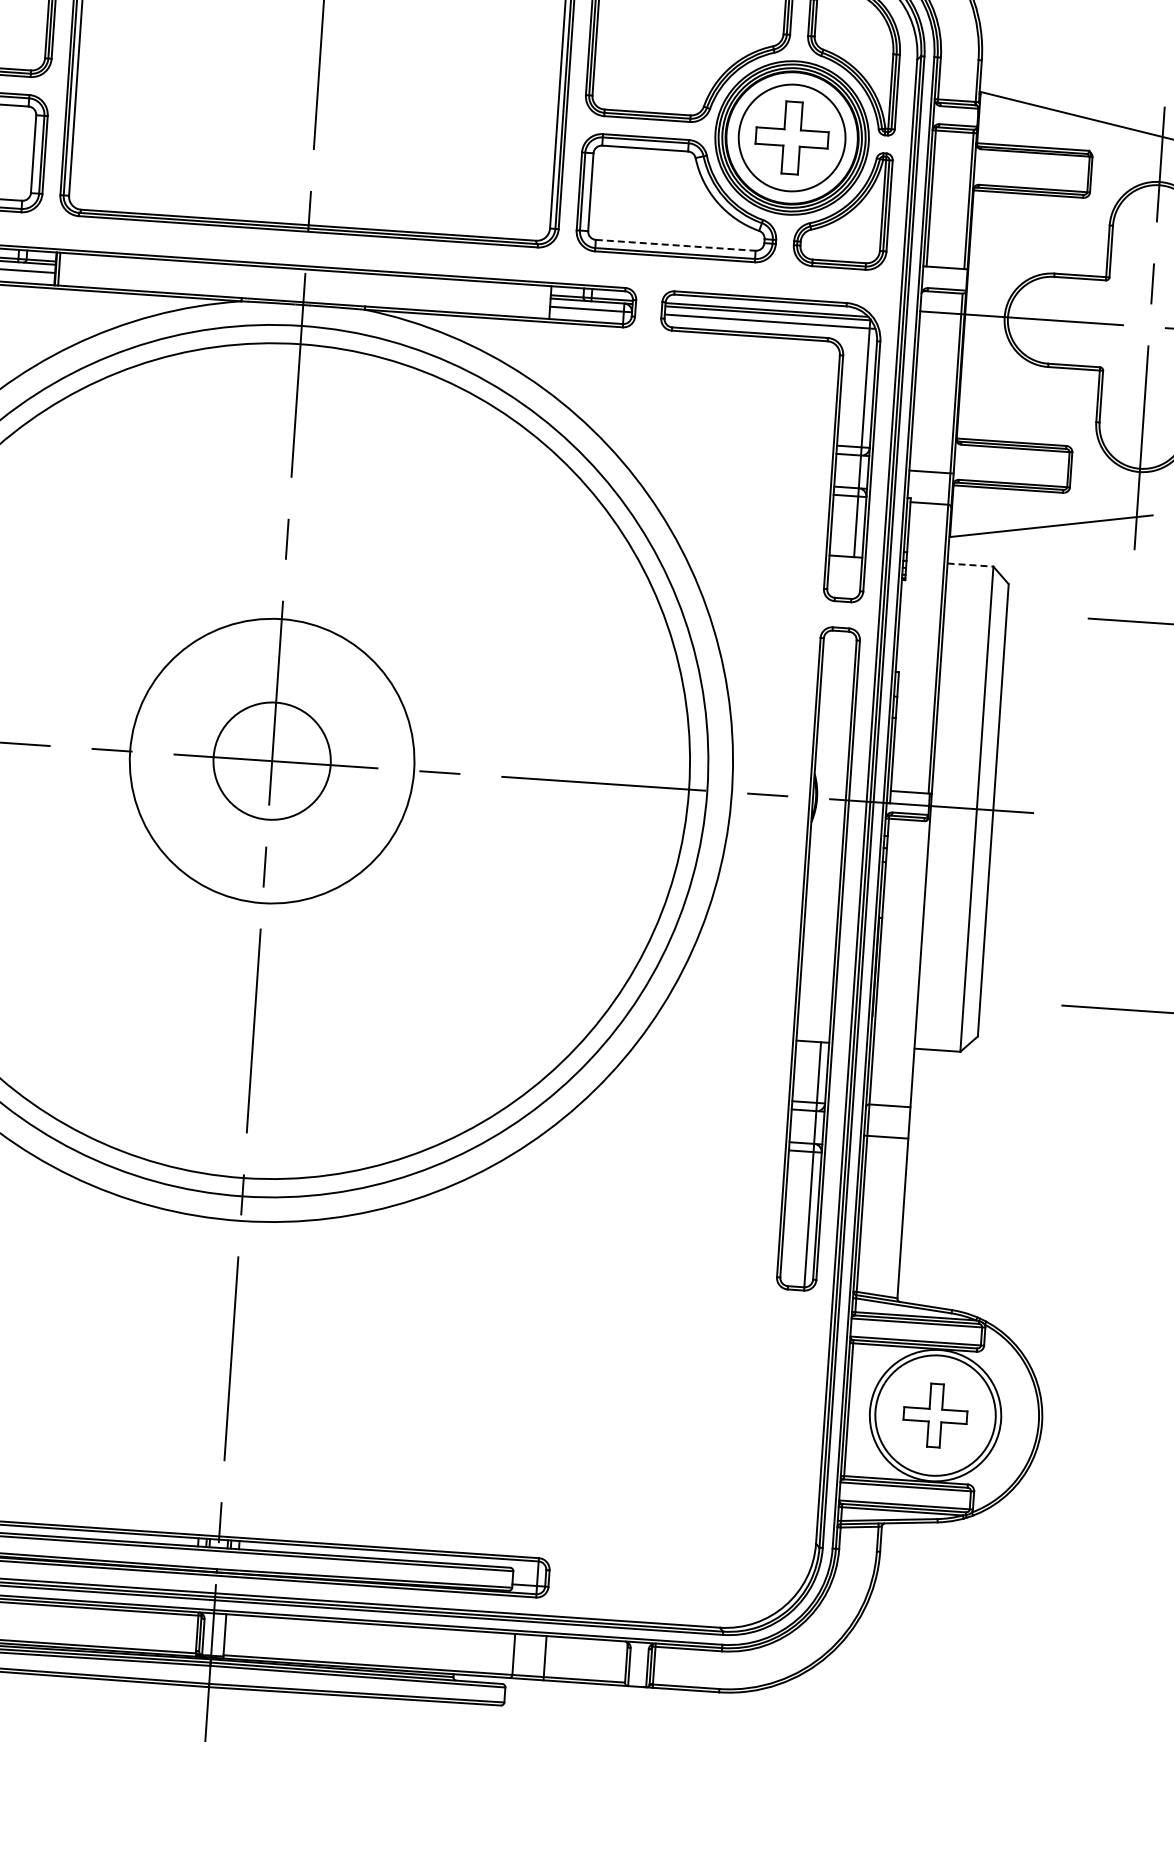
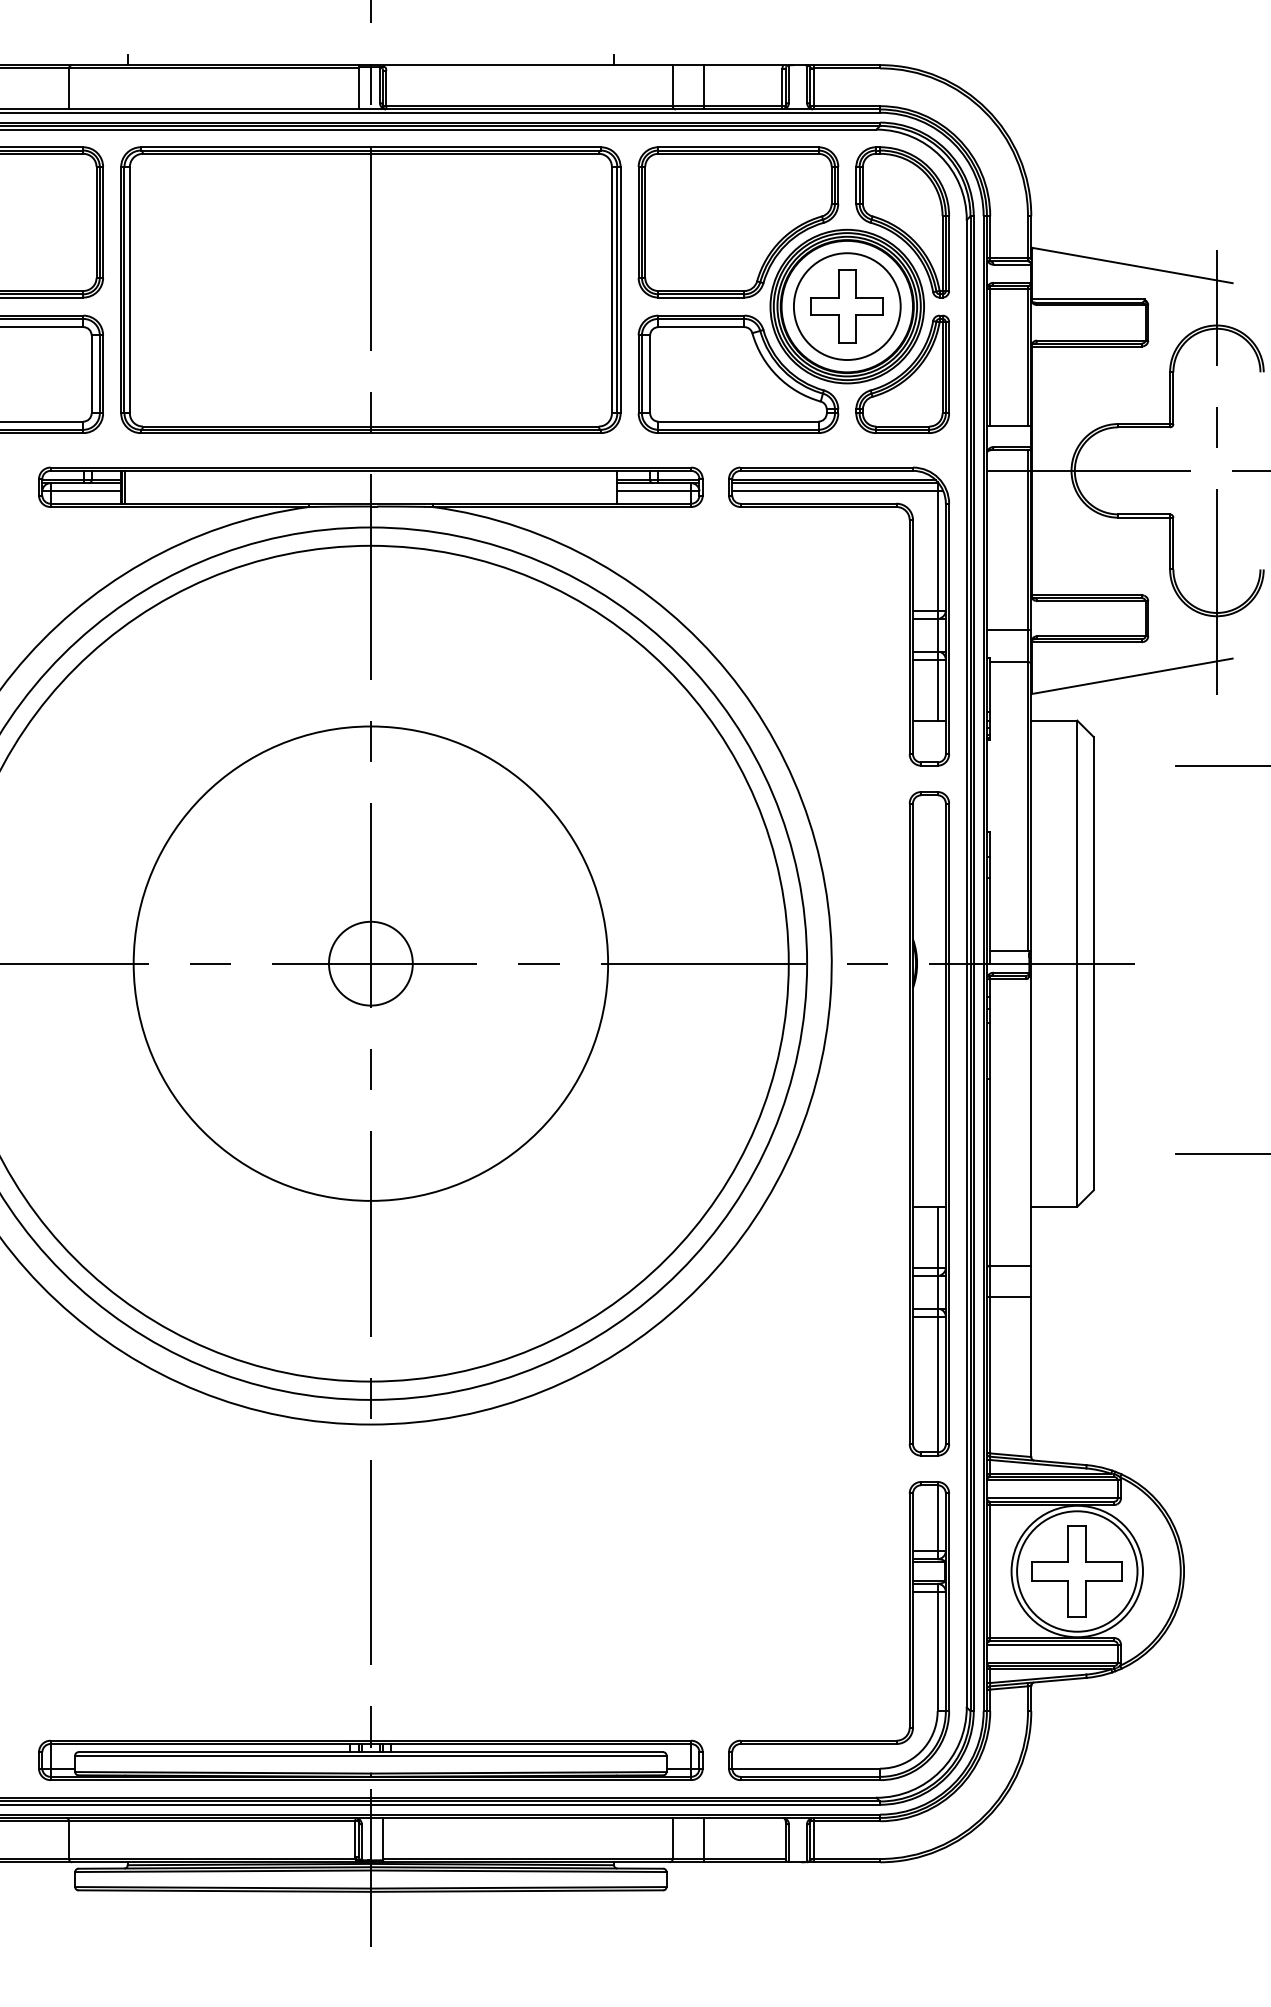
line: (675, 245) -> (738, 421), dashed -> solid
line: (970, 565) -> (1054, 720), dashed -> solid
circle: (271, 760) -> (370, 963), size x0.71
circle: (271, 760) -> (370, 963), size x1.67
part: (934, 1415) -> (1076, 1571), size x1.43
part: (764, 1463) -> (909, 1630), added

